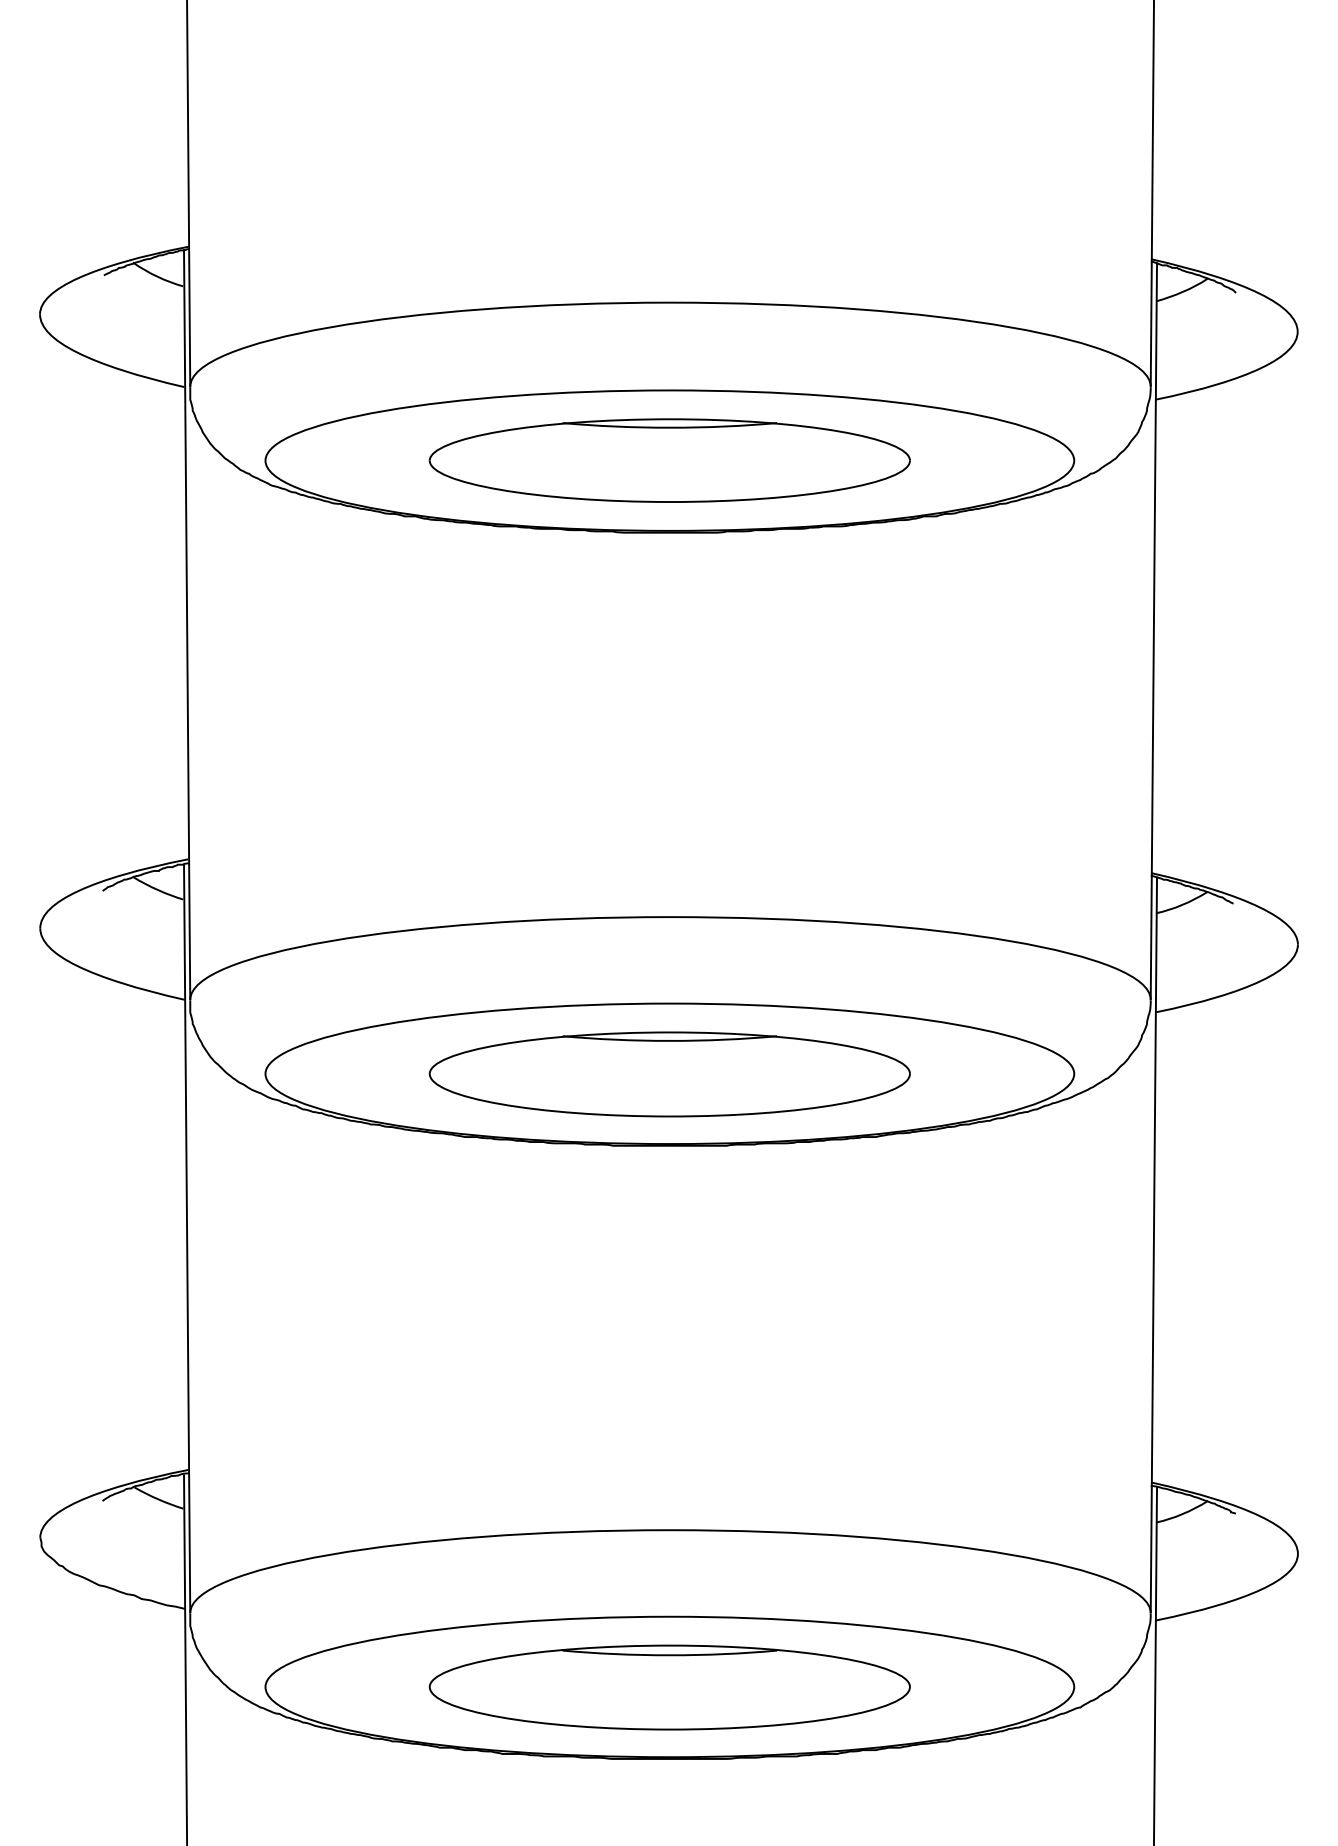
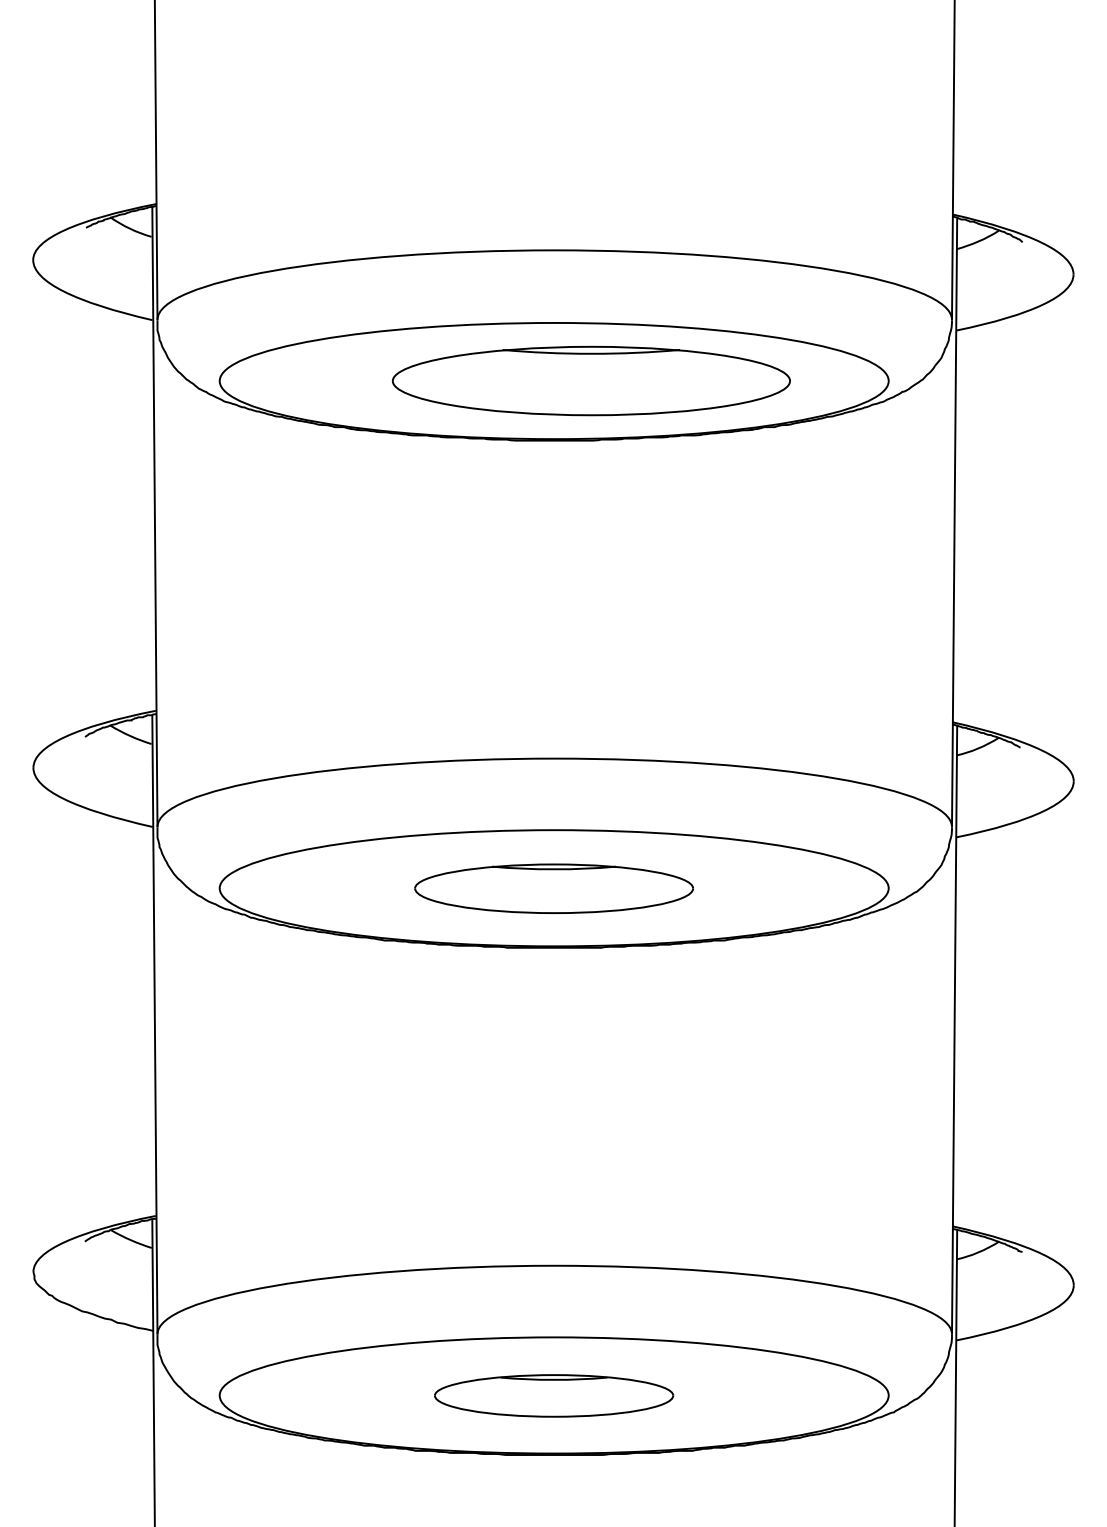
part: (669, 460) -> (591, 380), moved
part: (669, 1074) -> (553, 888), size x0.7
part: (669, 1687) -> (553, 1395), size x0.6

